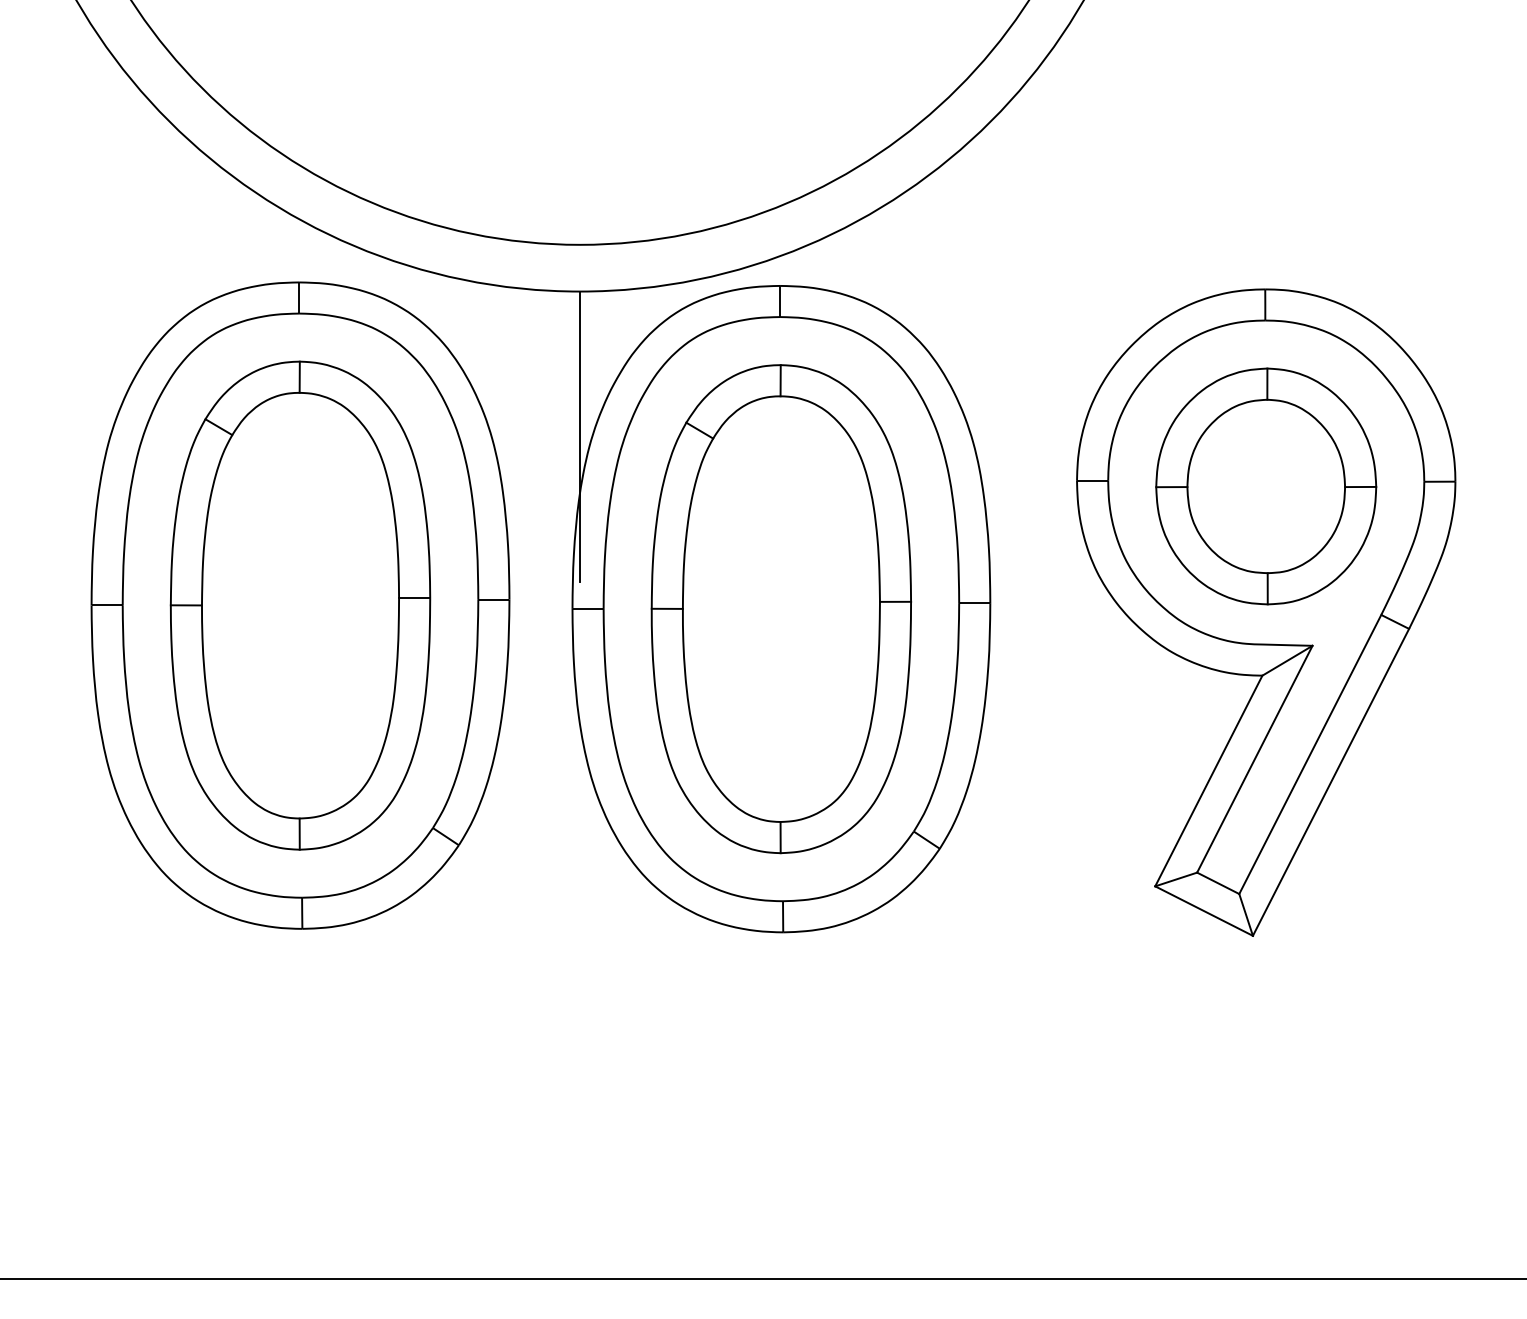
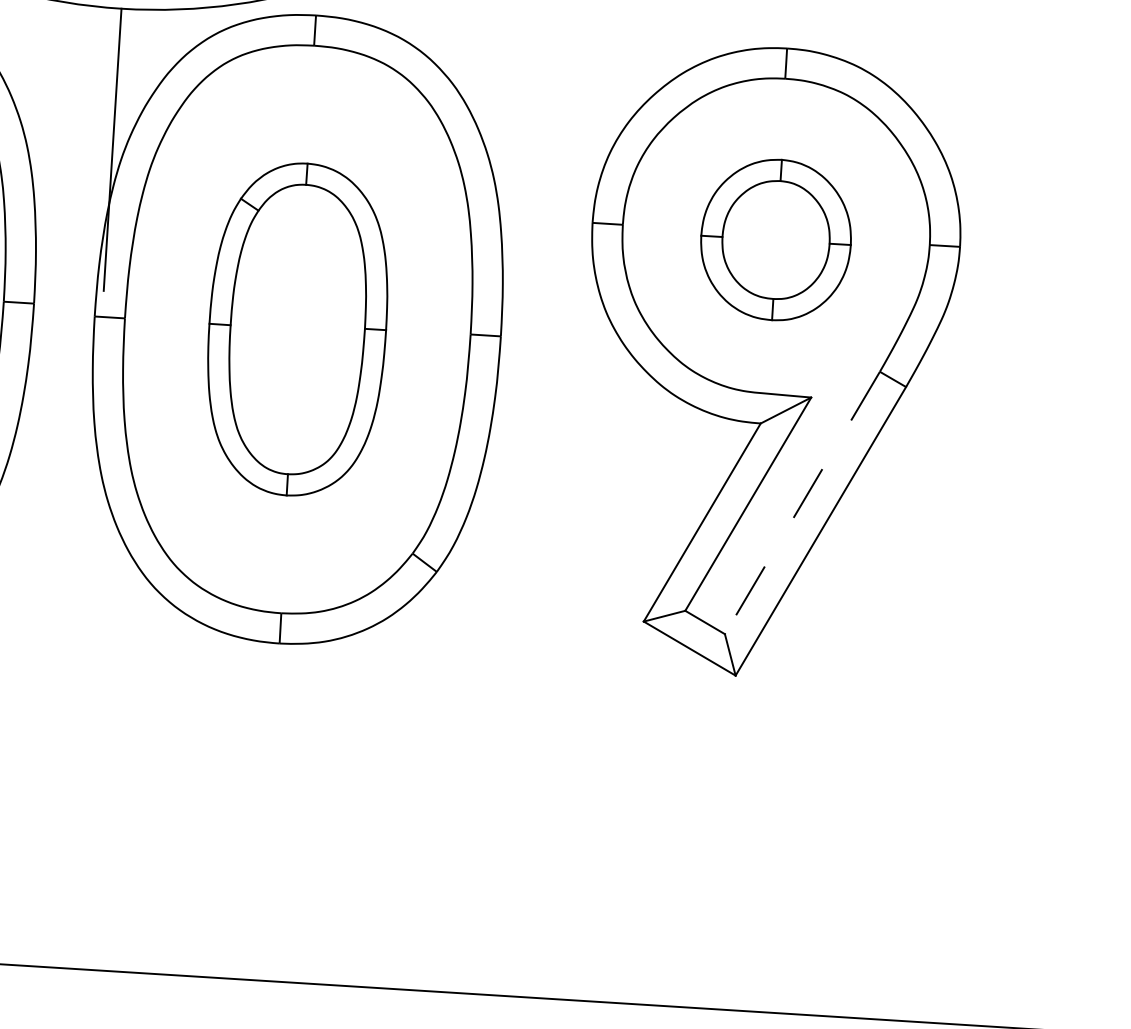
part: (1266, 486) -> (776, 240), size x0.7
part: (781, 609) -> (297, 329), size x0.7
line: (1310, 754) -> (802, 503), solid -> dashed

